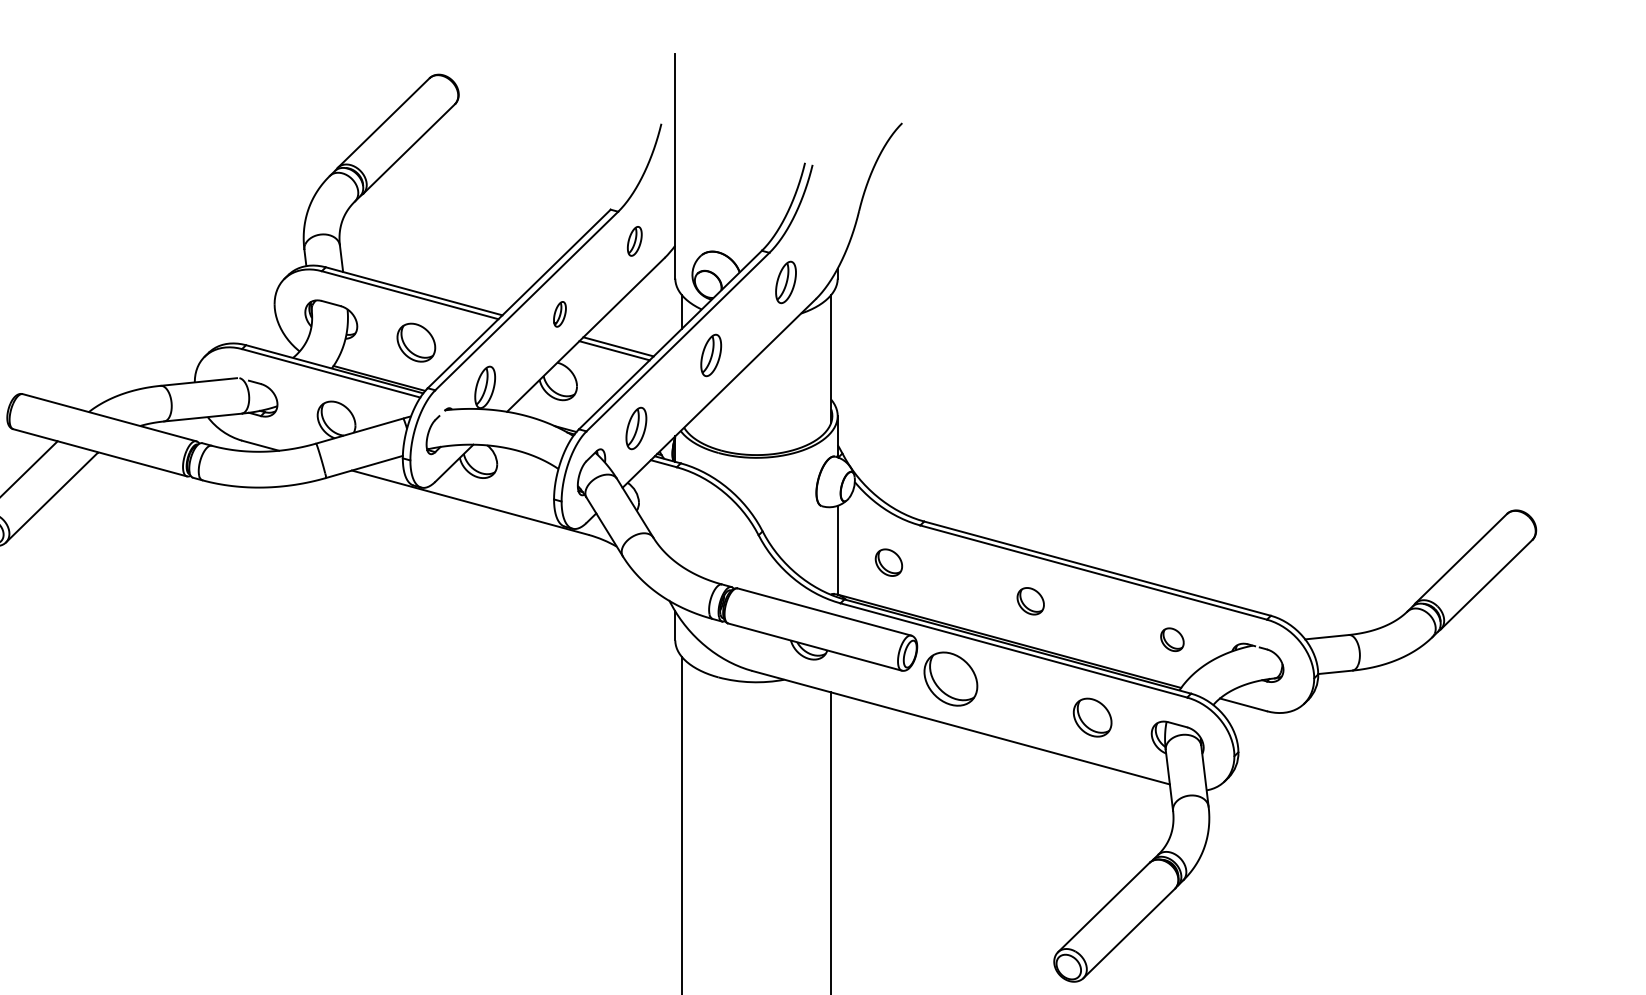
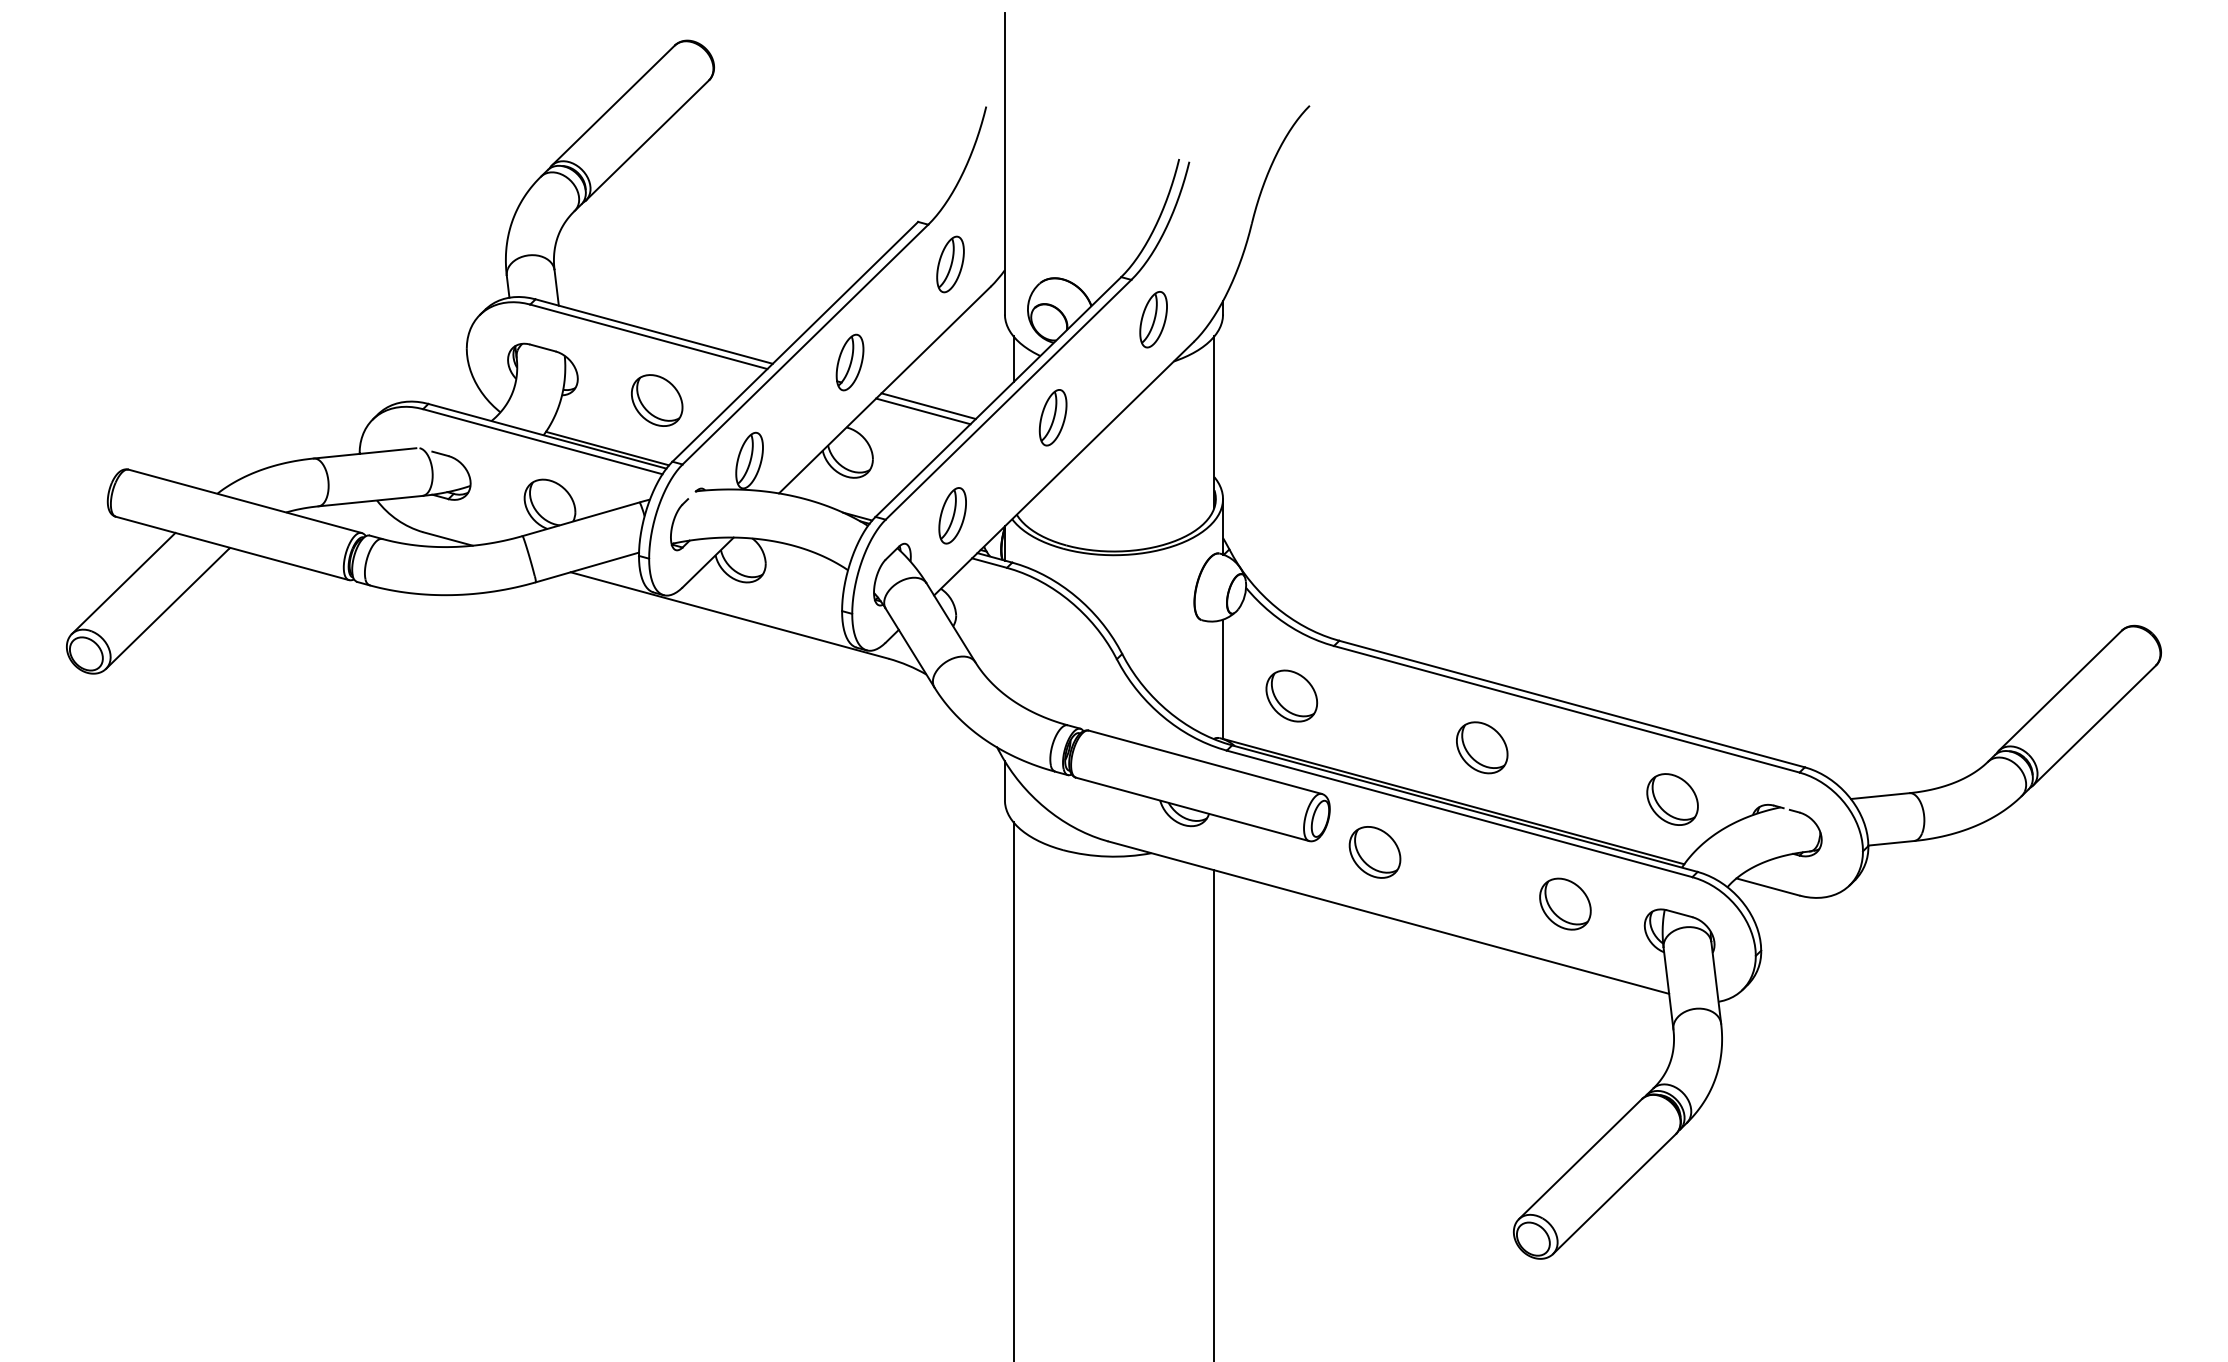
part: (634, 241) -> (950, 264), size x1.43
part: (559, 314) -> (849, 362), size x1.67
part: (888, 562) -> (1291, 695), size x1.43
part: (1030, 601) -> (1482, 747), size x1.43
part: (1172, 639) -> (1672, 799), size x1.67
part: (950, 679) -> (1374, 852), size x0.71

